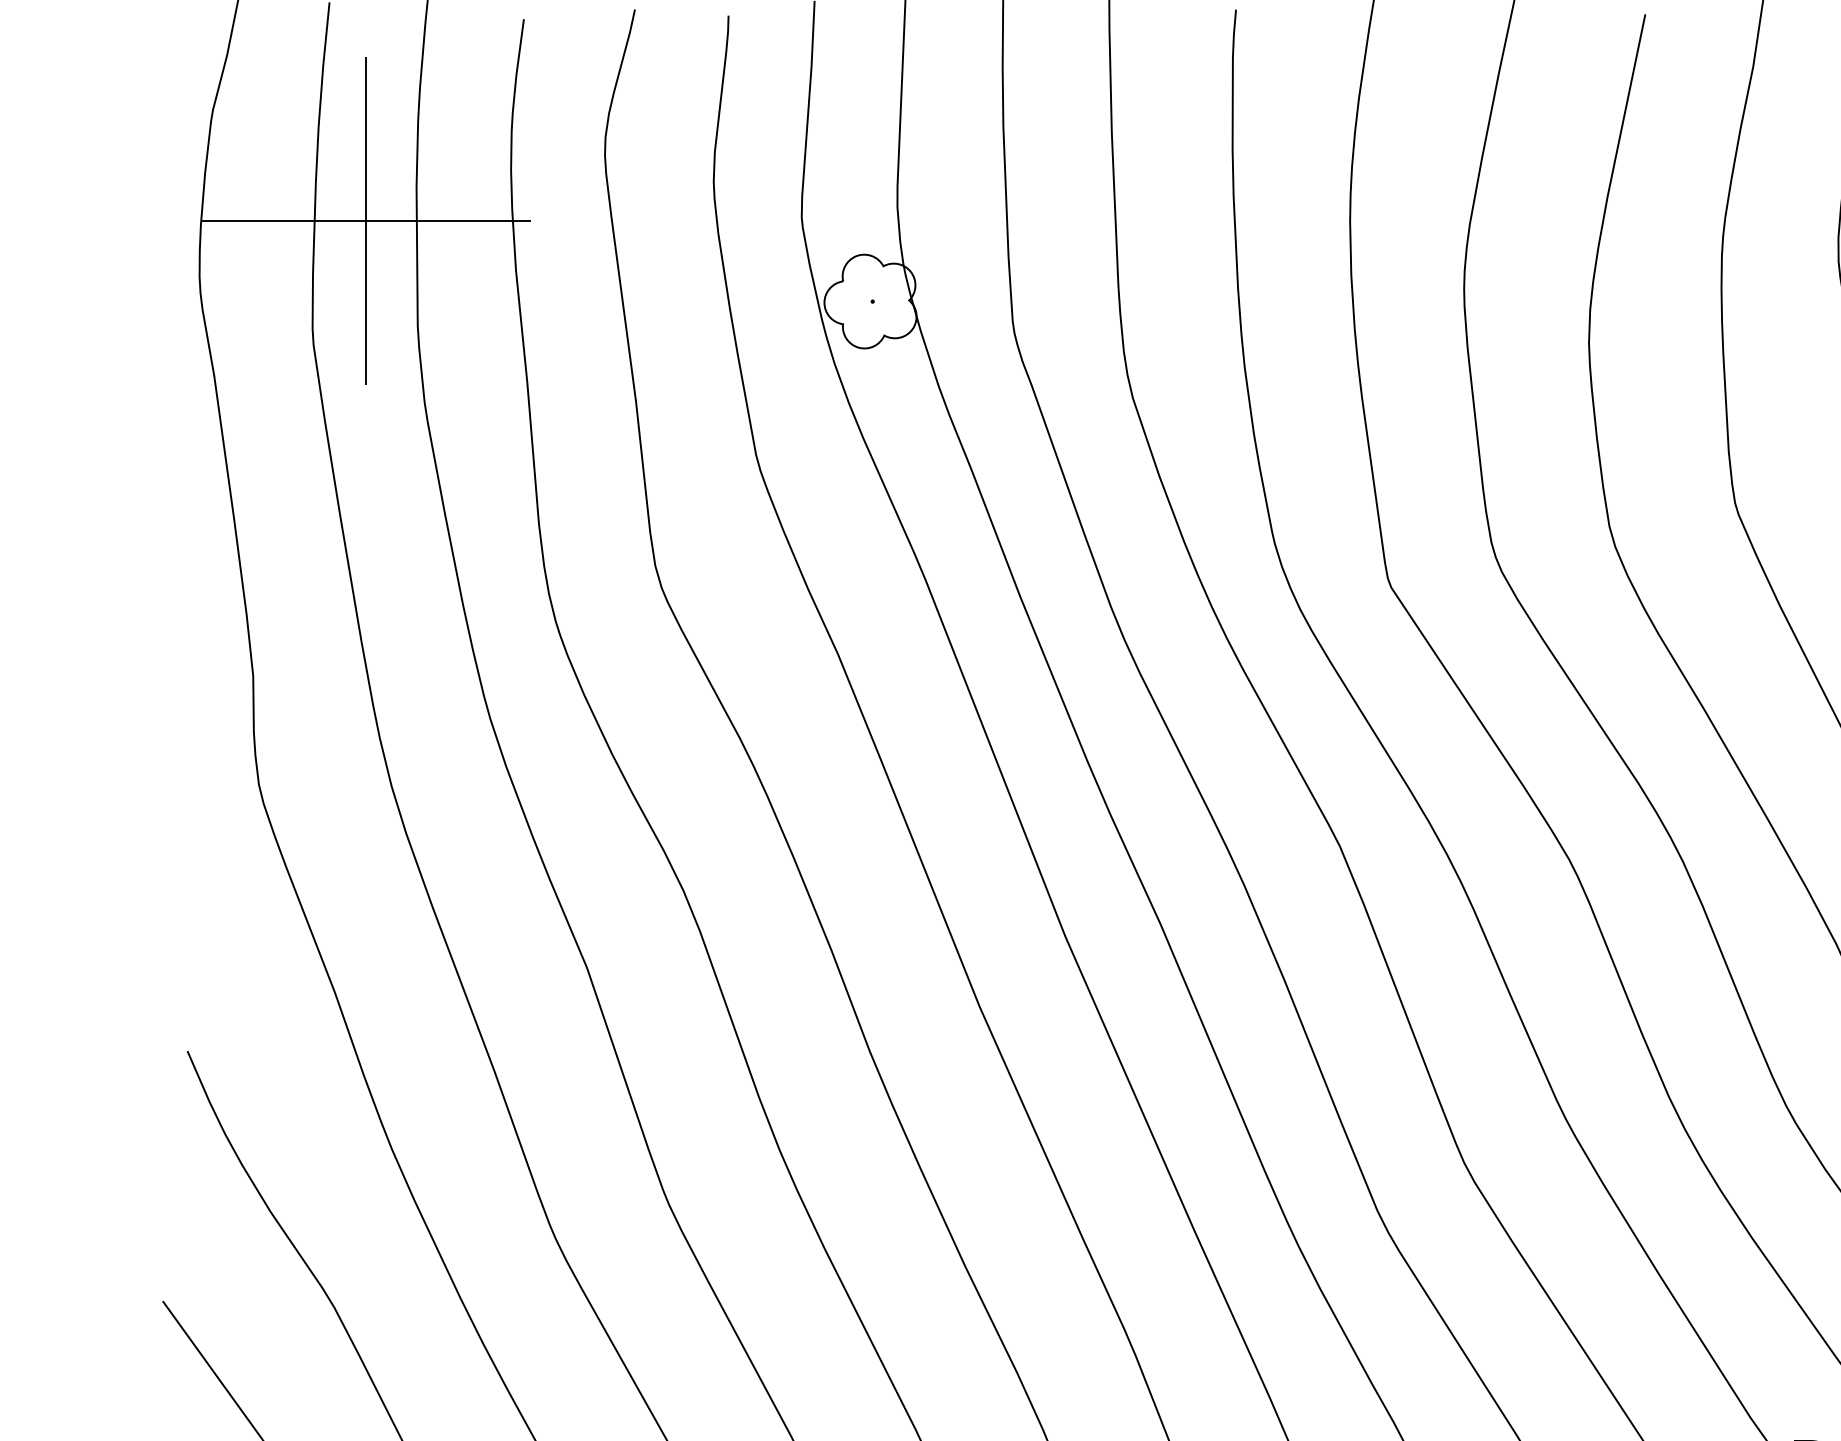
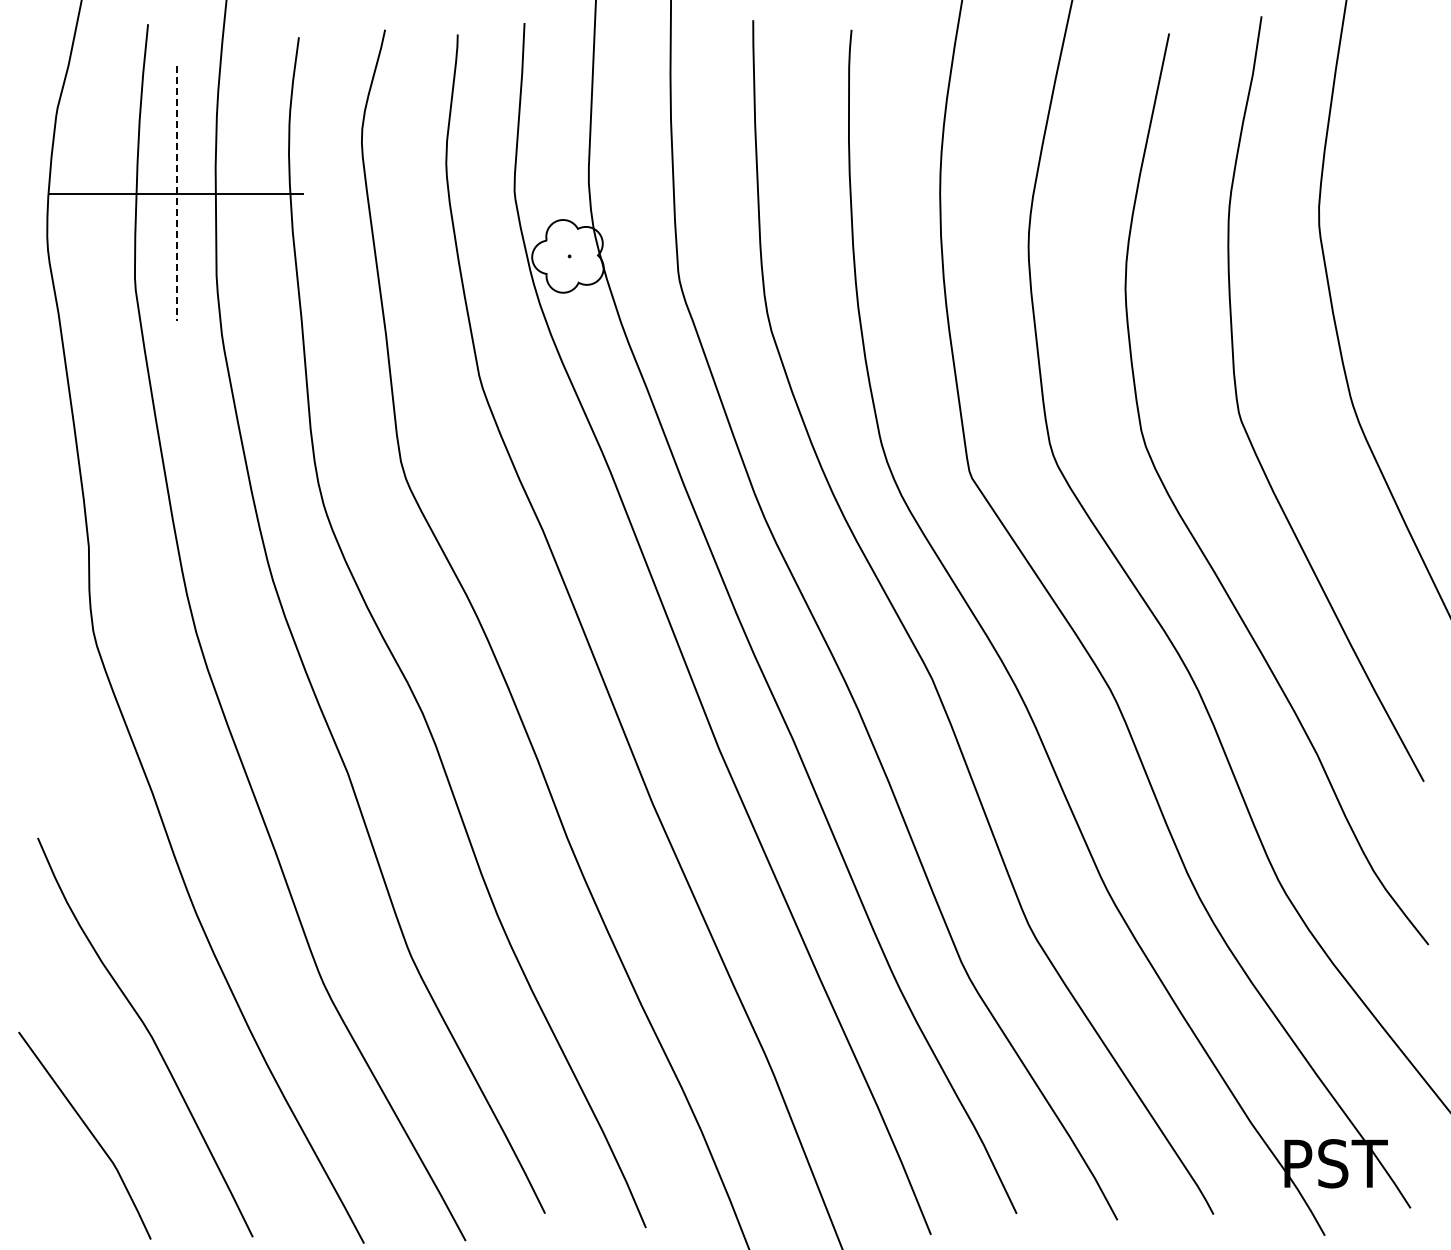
line: (366, 221) -> (176, 194), solid -> dashed

